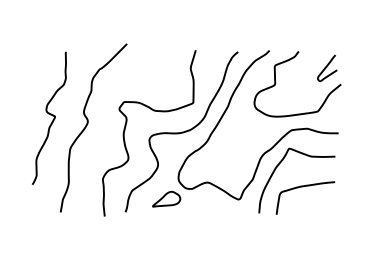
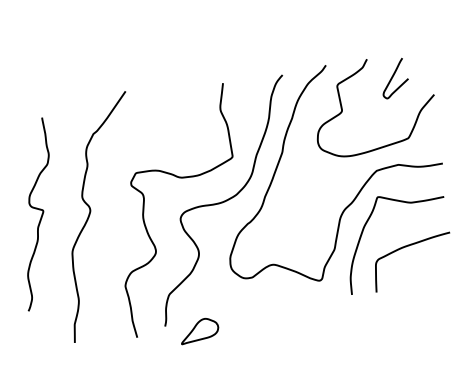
curve: (327, 67) -> (394, 77), moved
part: (166, 198) -> (198, 329), moved

